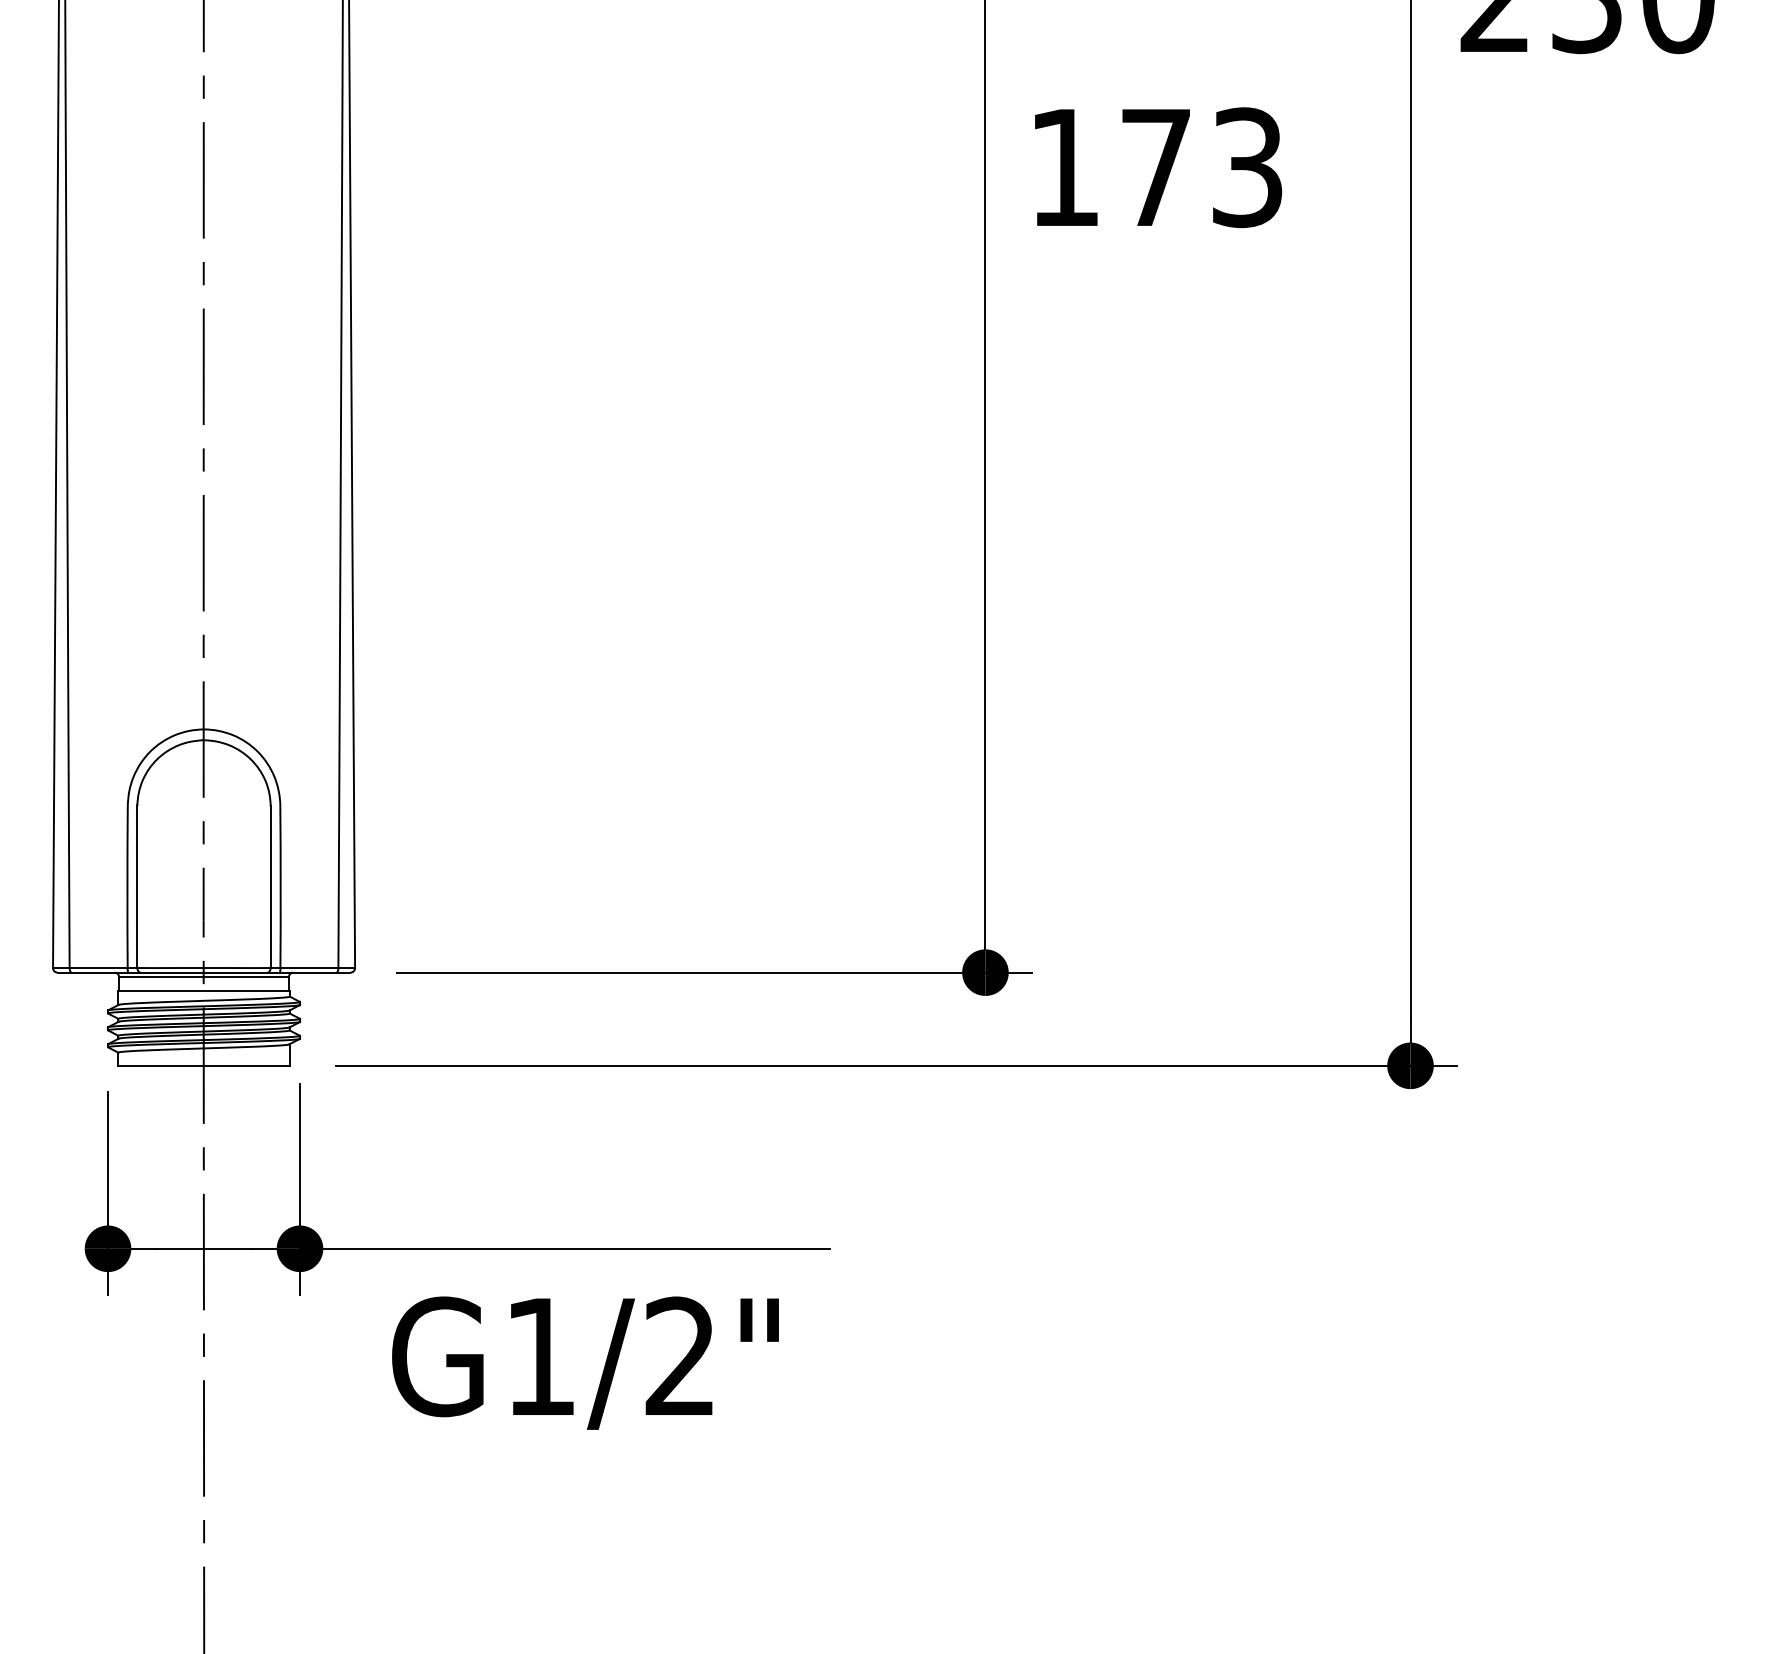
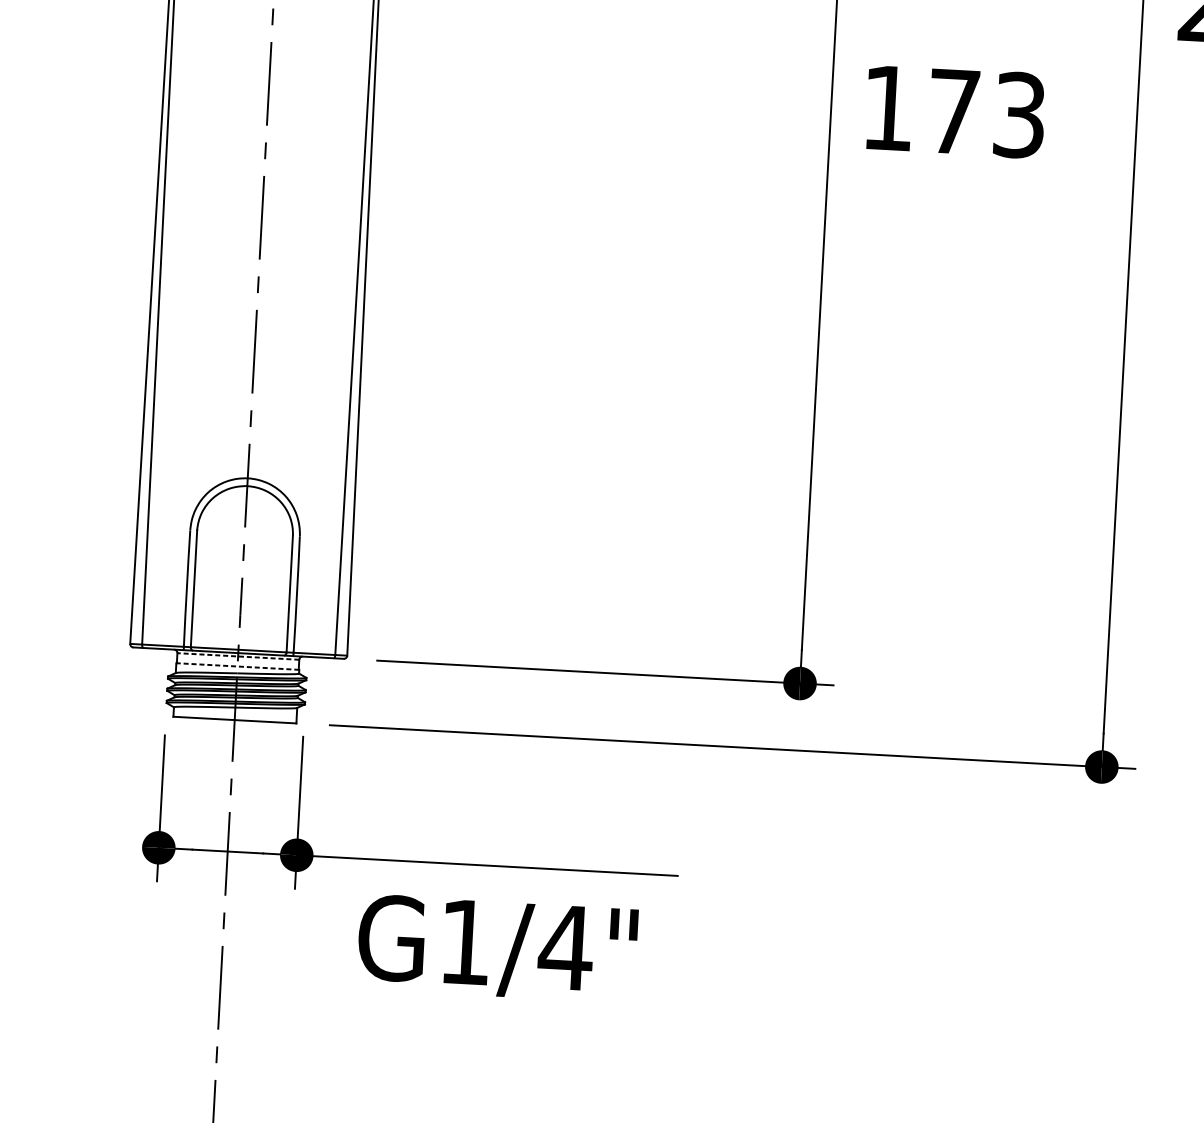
line: (204, 977) -> (238, 656), solid -> dashed
line: (204, 991) -> (238, 666), solid -> dashed
text: (680, 1355) -> (566, 946), G1/2" -> G1/4"

